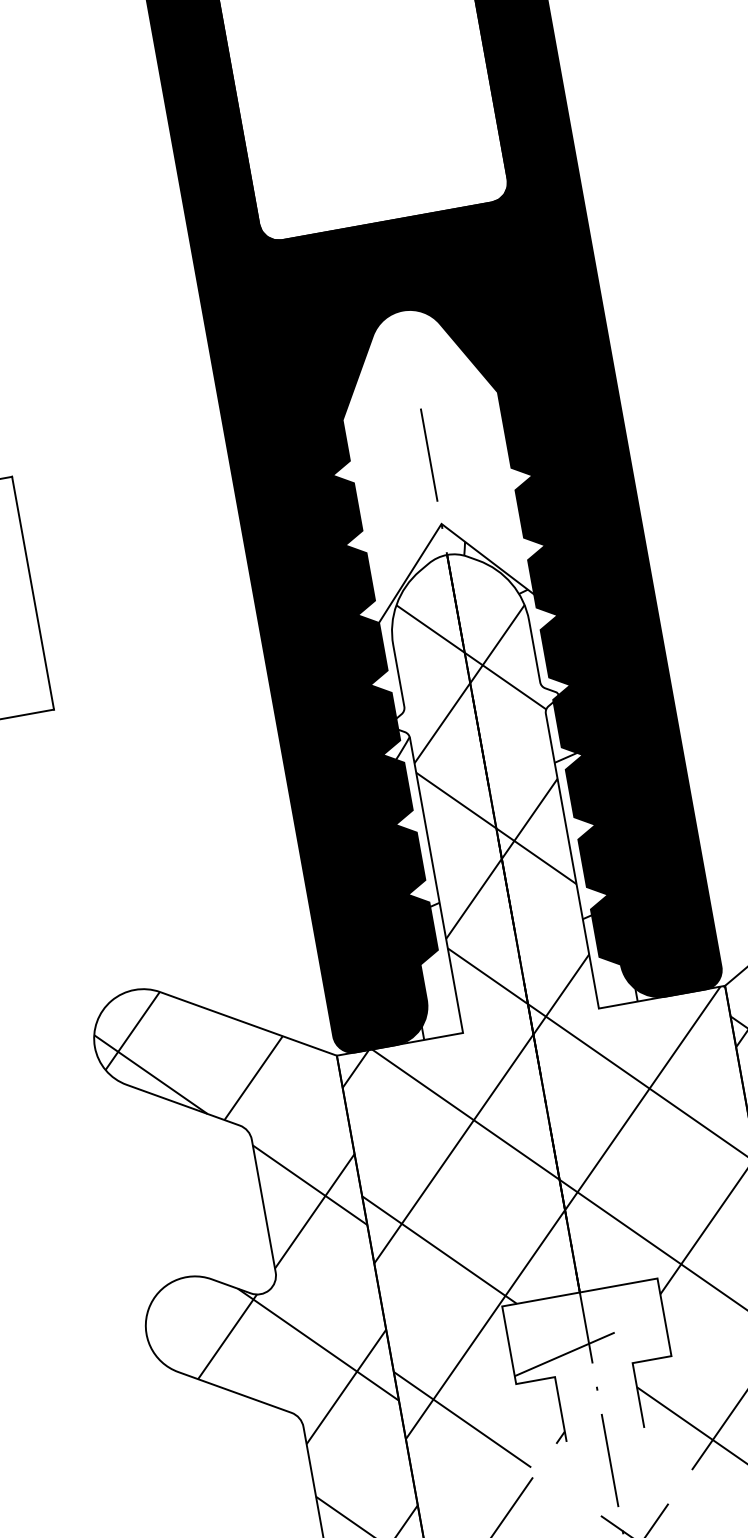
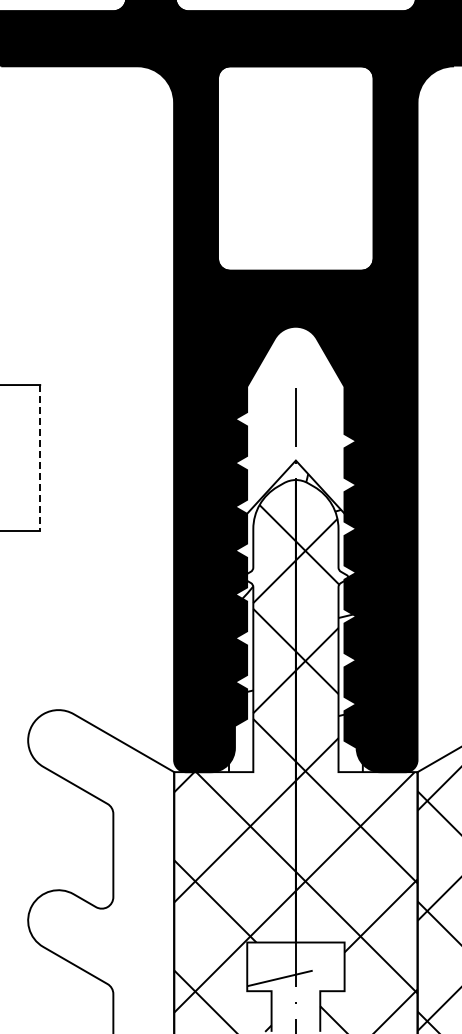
line: (33, 593) -> (40, 458), solid -> dashed
hatch: (246, 1215) -> (101, 859), removed

